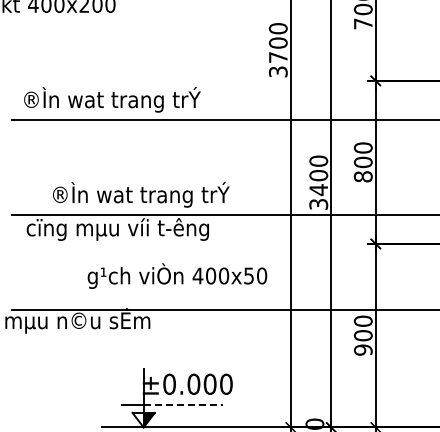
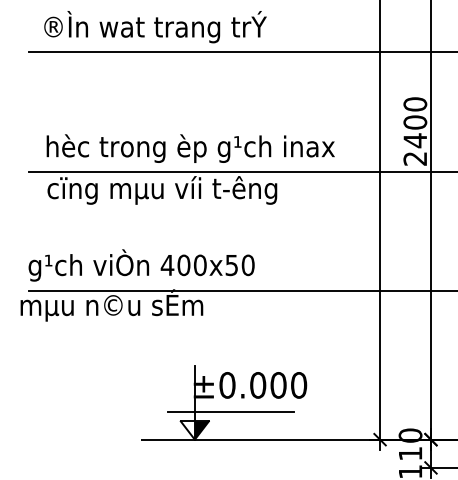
text: (140, 194) -> (190, 146), ®Ìn wat trang trÝ -> hèc trong èp g¹ch inax
text: (318, 204) -> (415, 158), 3400 -> 2400
text: (177, 275) -> (141, 264), moved
line: (183, 405) -> (244, 412), dashed -> solid

